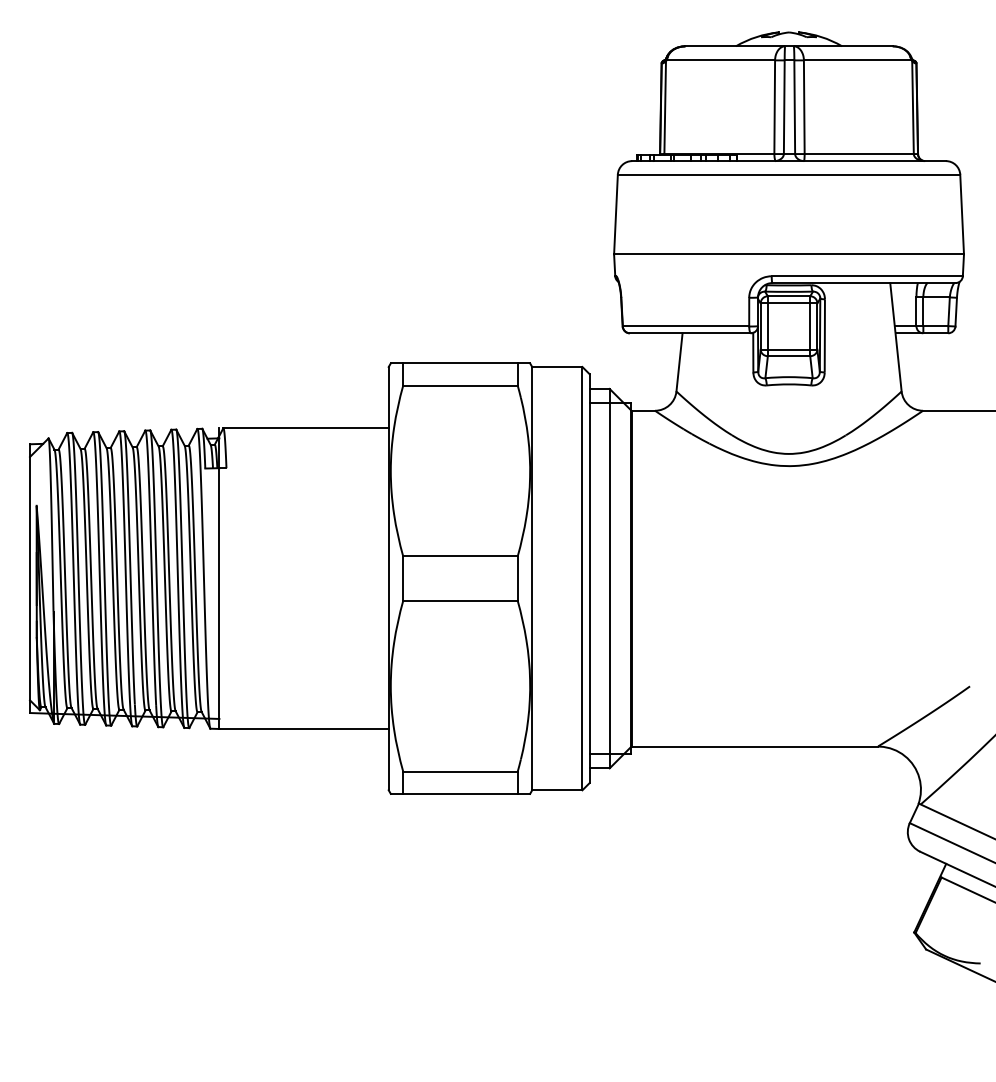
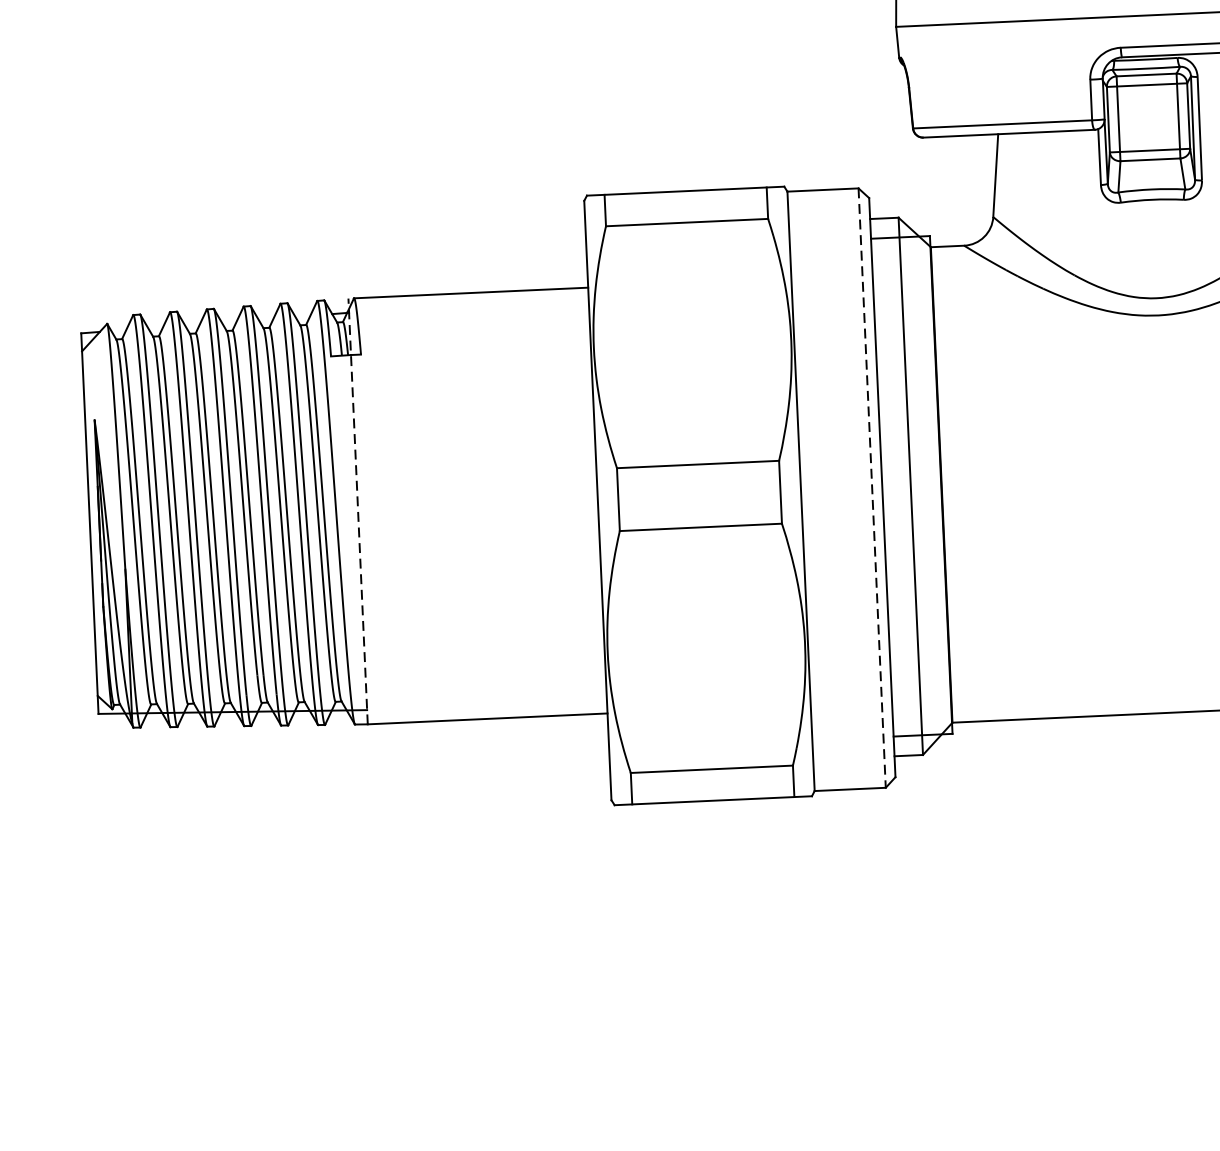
line: (219, 578) -> (358, 511), solid -> dashed
line: (582, 578) -> (872, 487), solid -> dashed

